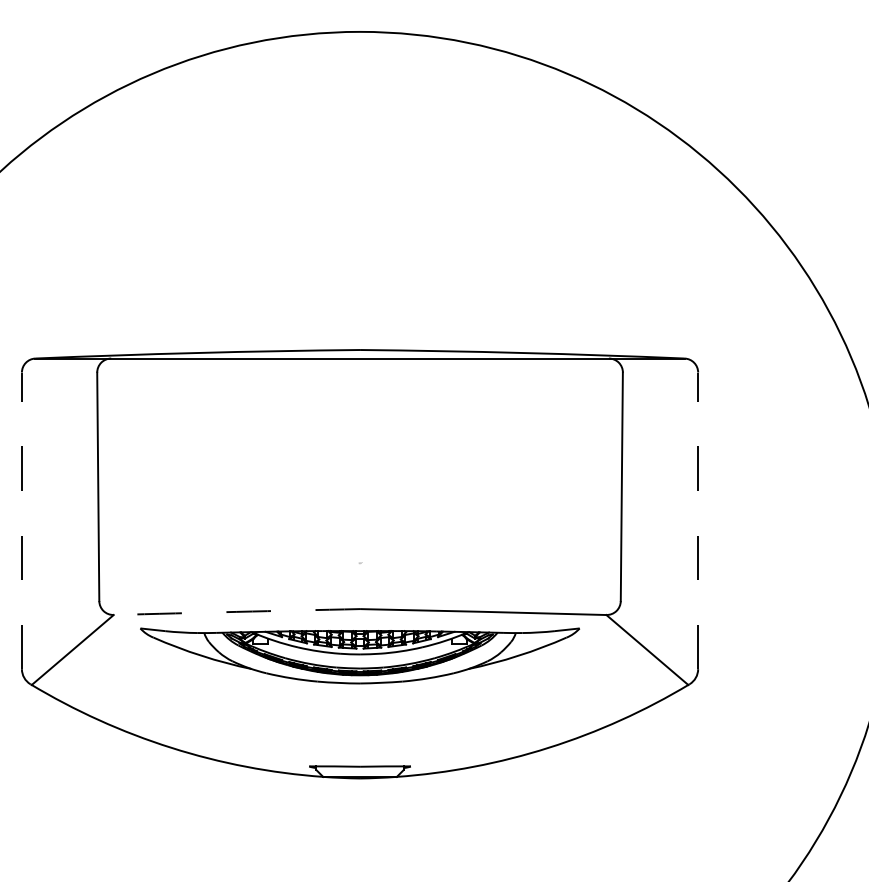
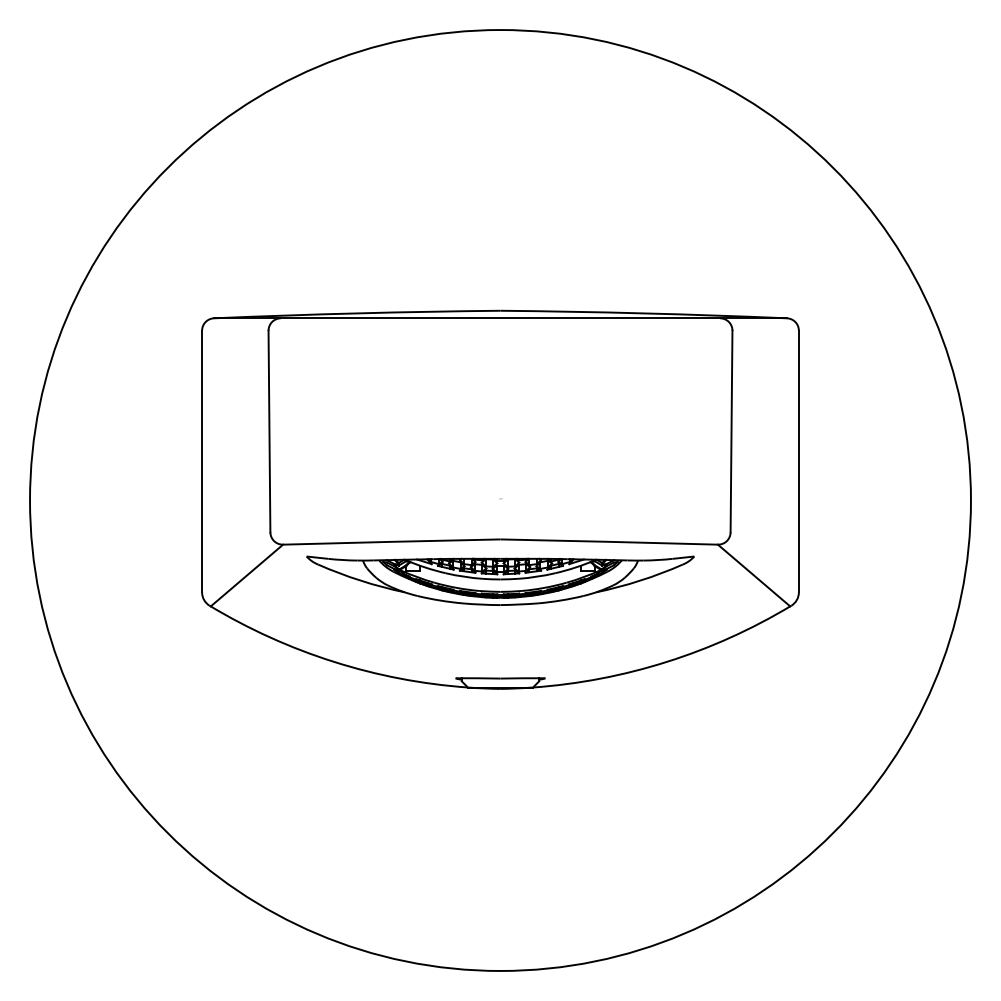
line: (22, 520) -> (202, 461), dashed -> solid
line: (697, 520) -> (798, 461), dashed -> solid
arc: (236, 611) -> (391, 541), dashed -> solid

